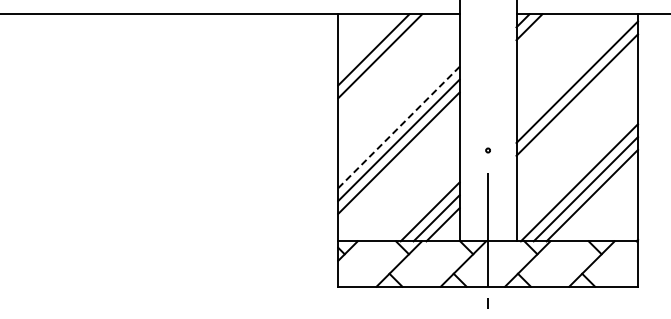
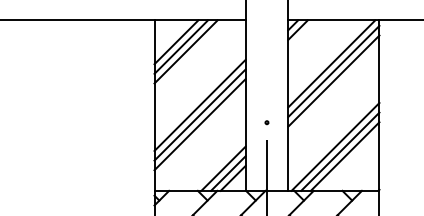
line: (367, 43) -> (176, 42), added
line: (574, 72) -> (331, 64), added
line: (399, 127) -> (200, 105), dashed -> solid

